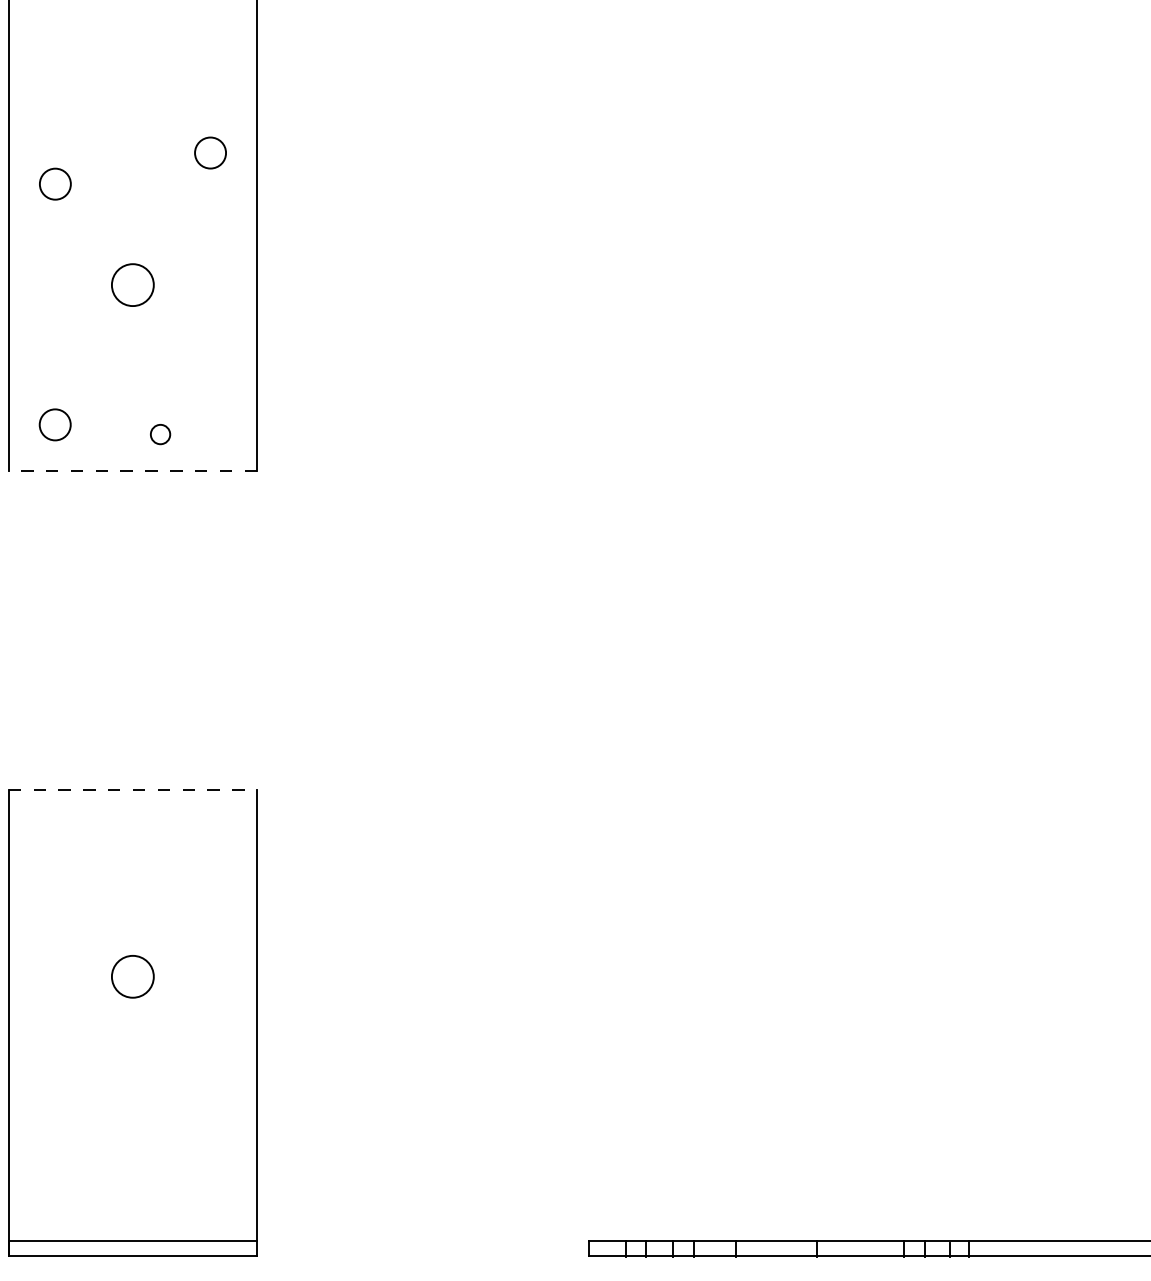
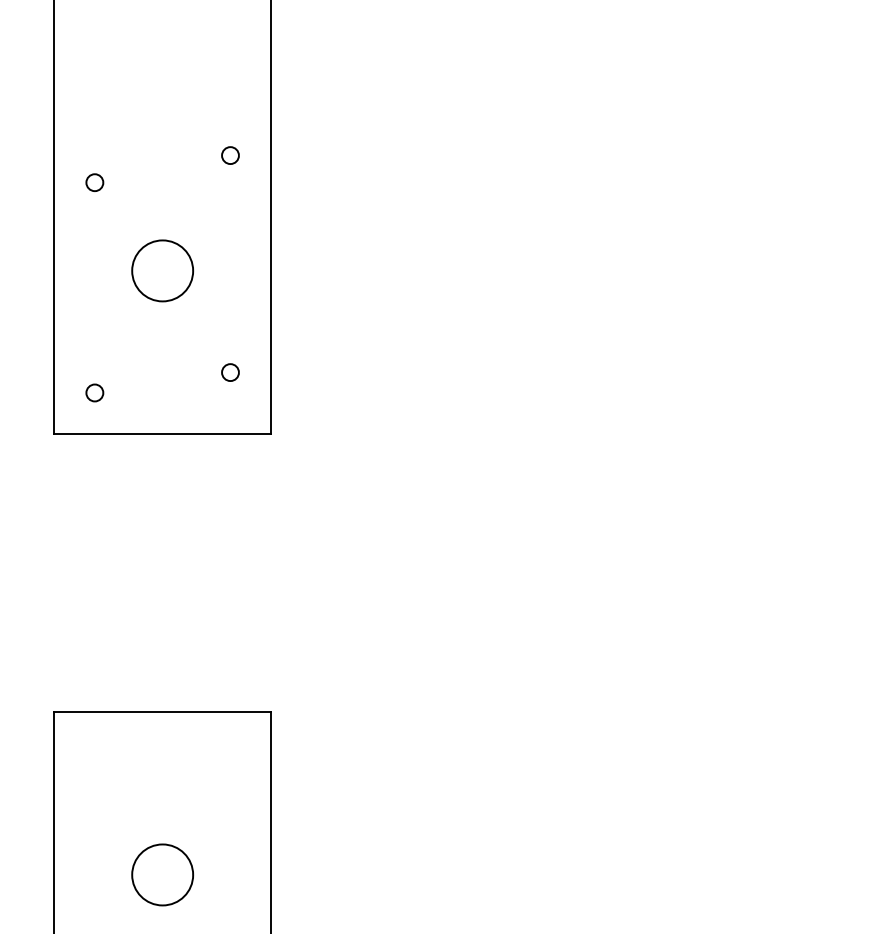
circle: (210, 152) -> (230, 155), size x0.62
circle: (54, 183) -> (94, 182), size x0.62
circle: (132, 285) -> (162, 271), size x1.67
circle: (54, 424) -> (94, 392), size x0.62
circle: (160, 434) -> (230, 372), moved
line: (132, 471) -> (162, 433), dashed -> solid
line: (133, 790) -> (163, 712), dashed -> solid
circle: (132, 976) -> (162, 874), size x1.67

